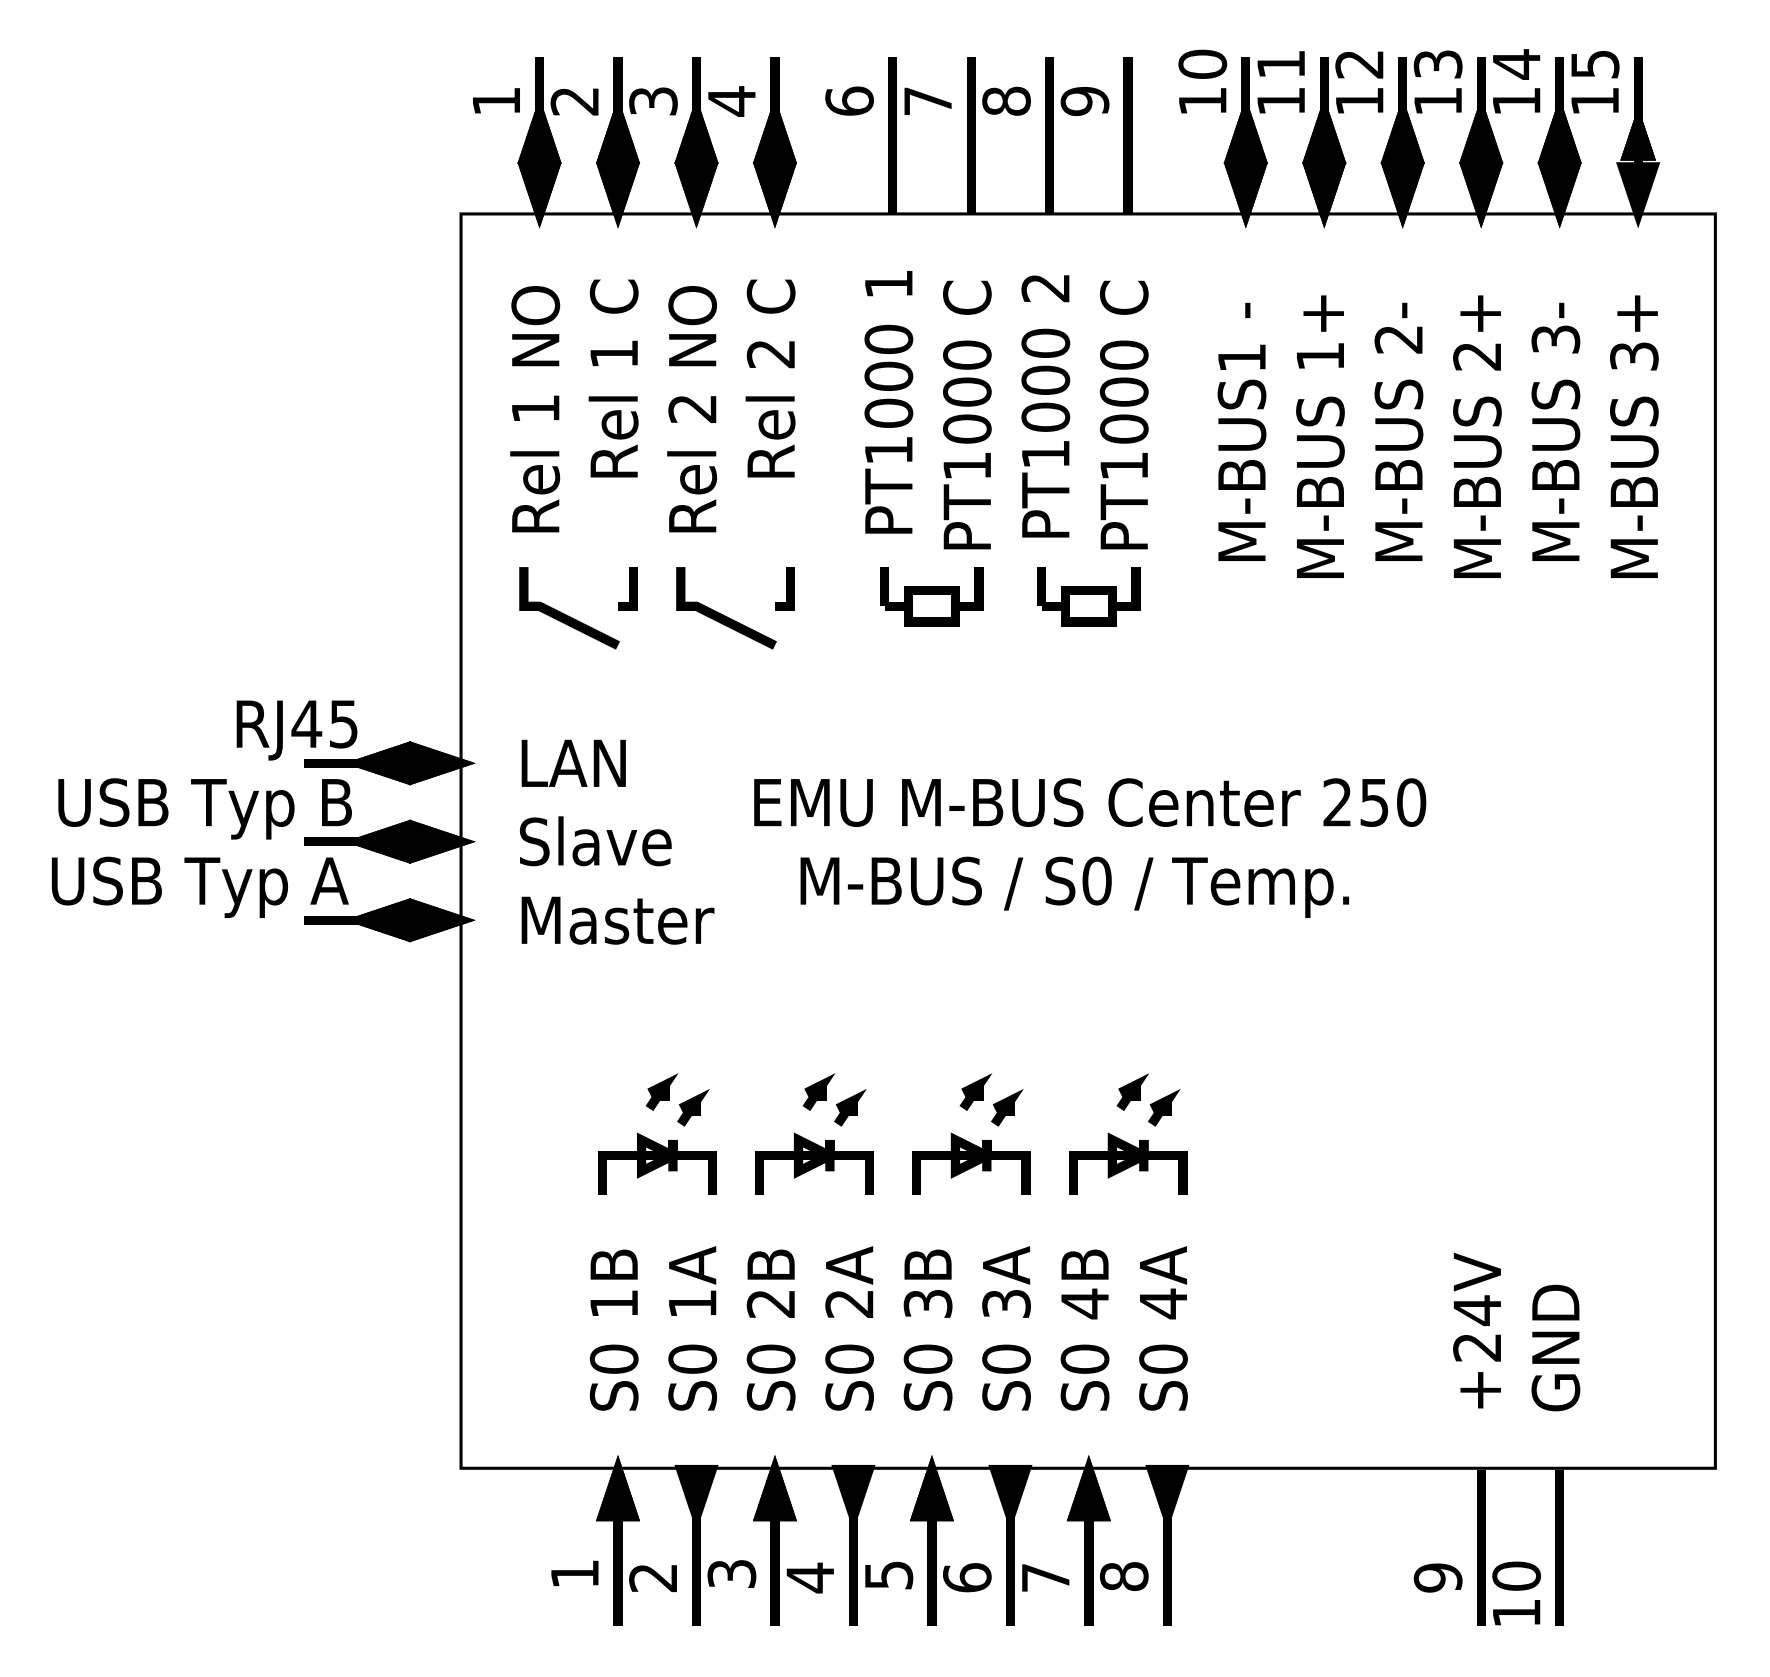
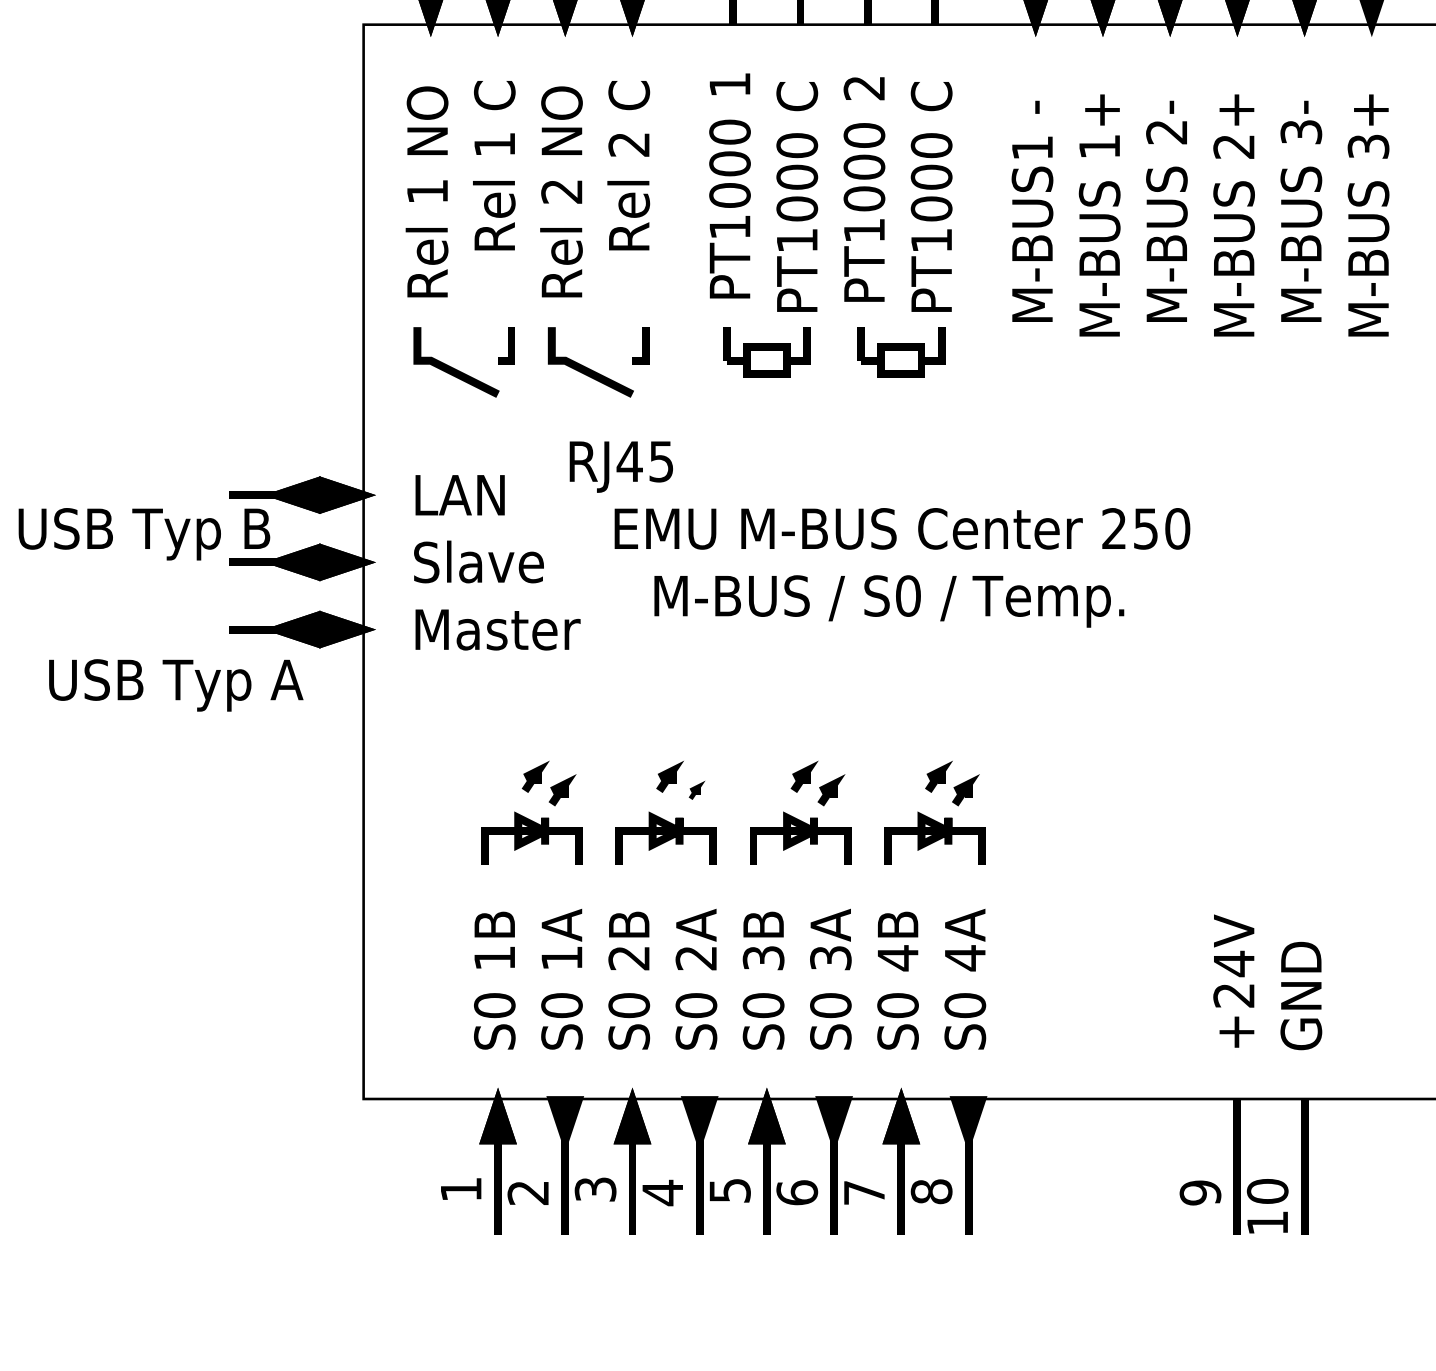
text: (296, 730) -> (620, 467), moved
text: (199, 886) -> (175, 684), moved
part: (850, 1107) -> (697, 790), size x0.6

